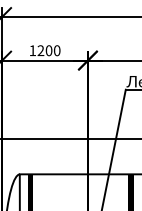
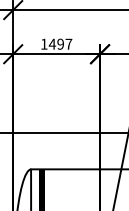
text: (48, 50) -> (60, 44), 1200 -> 1497

